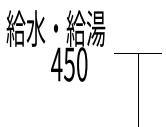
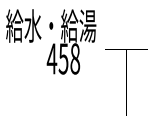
text: (82, 65) -> (75, 59), 450 -> 458

